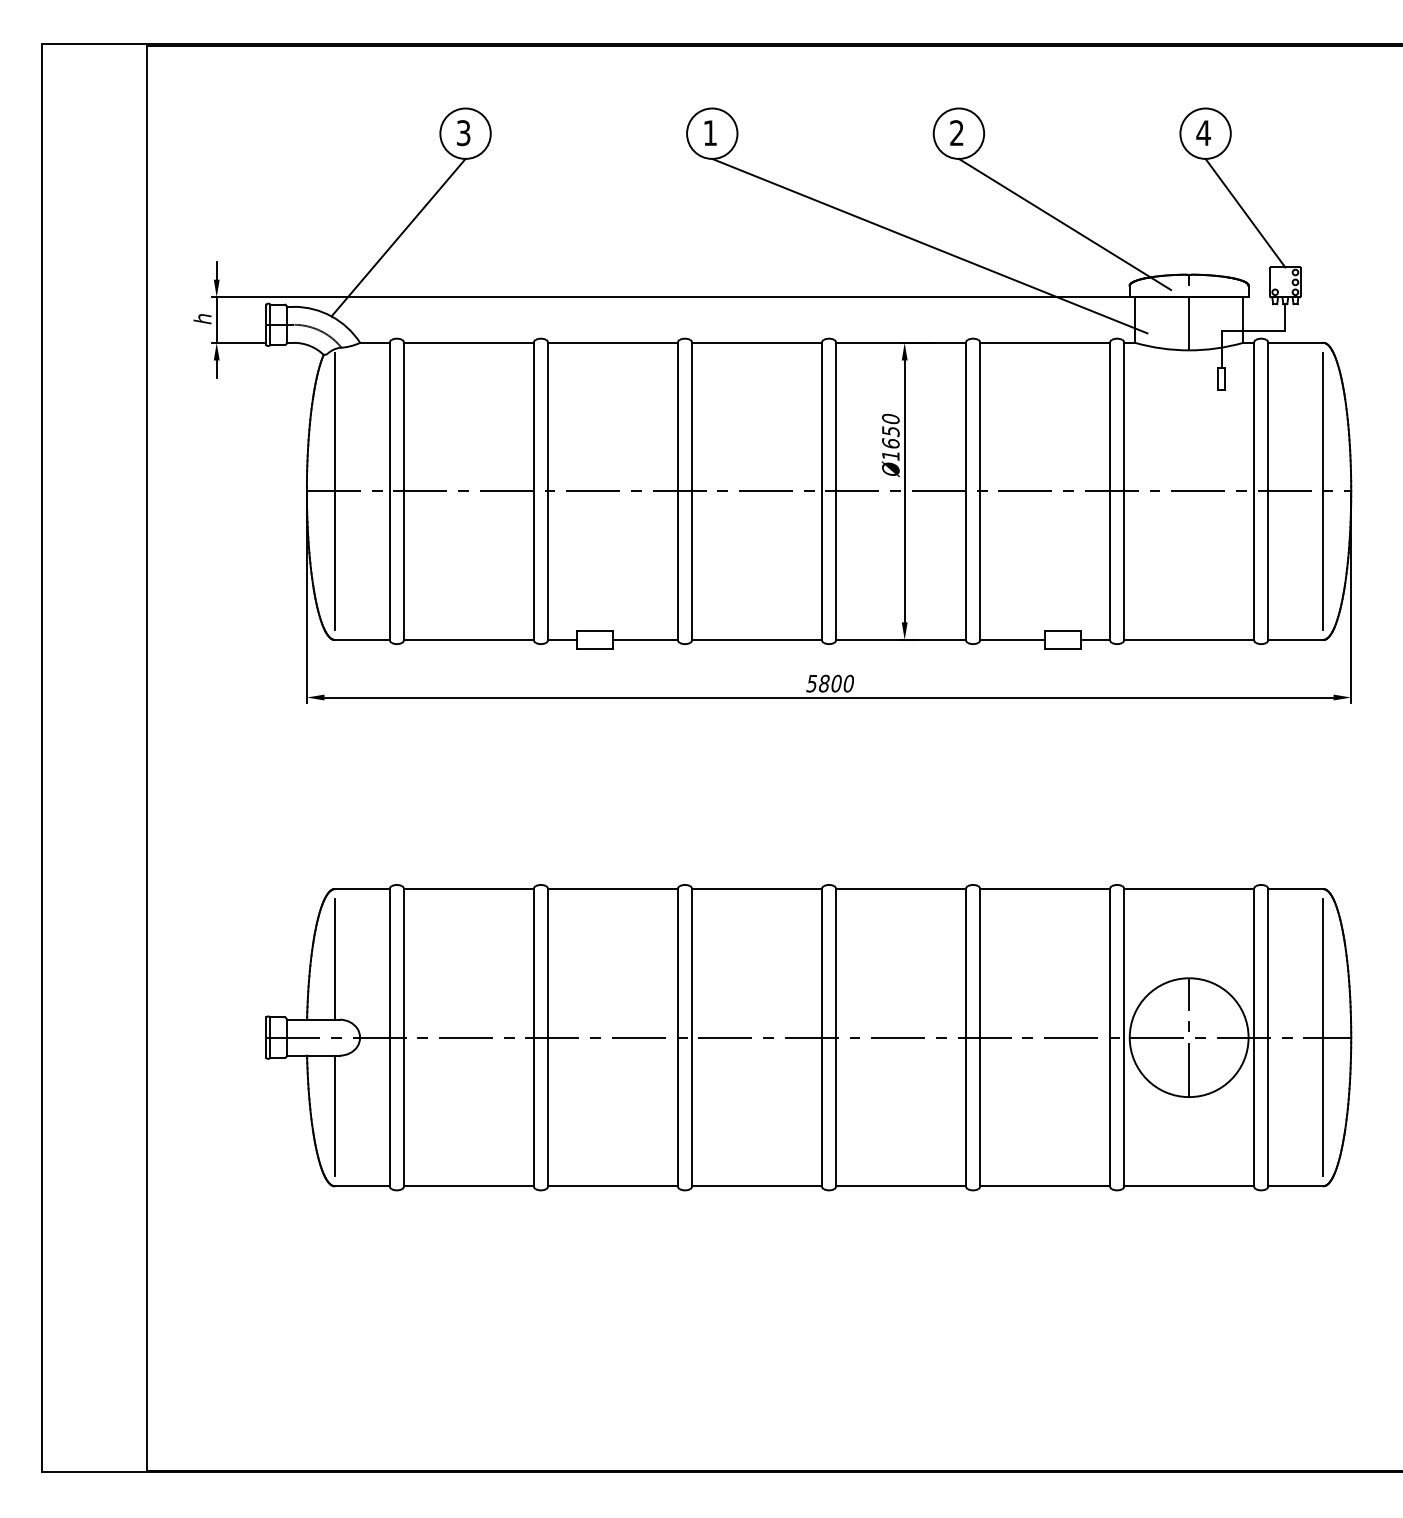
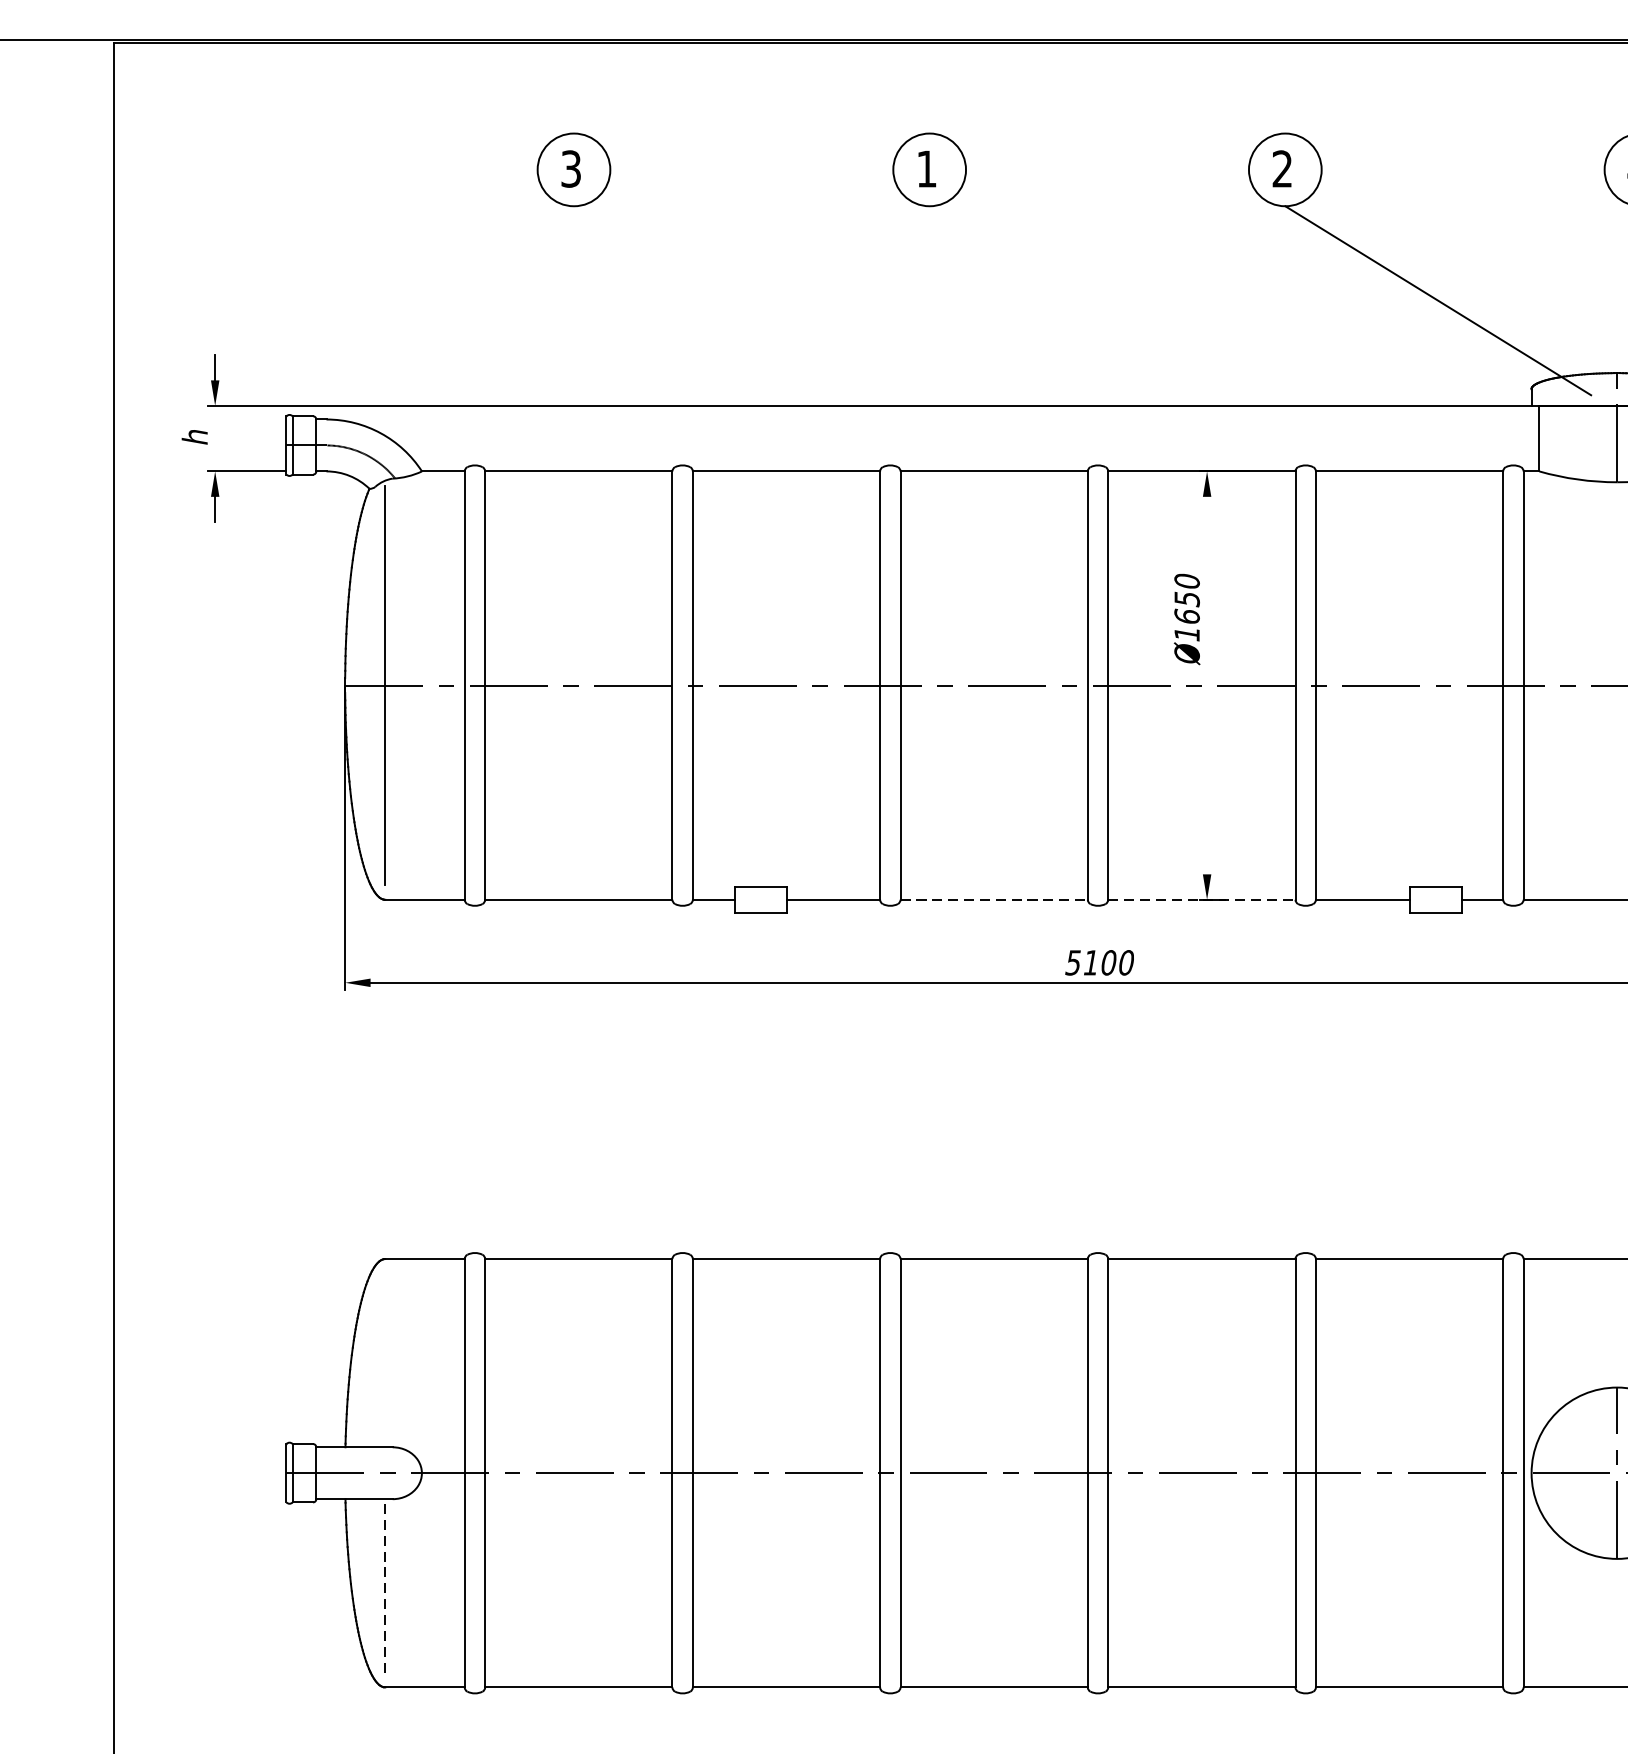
line: (398, 237) -> (477, 319), removed
line: (929, 245) -> (1242, 331), removed
line: (216, 319) -> (214, 437), removed
line: (904, 491) -> (1206, 685), removed
line: (757, 639) -> (994, 899), solid -> dashed
line: (901, 639) -> (1202, 899), solid -> dashed
text: (824, 683) -> (1091, 962), 5800 -> 5100
line: (334, 959) -> (384, 1360), removed
line: (334, 1115) -> (384, 1585), solid -> dashed

